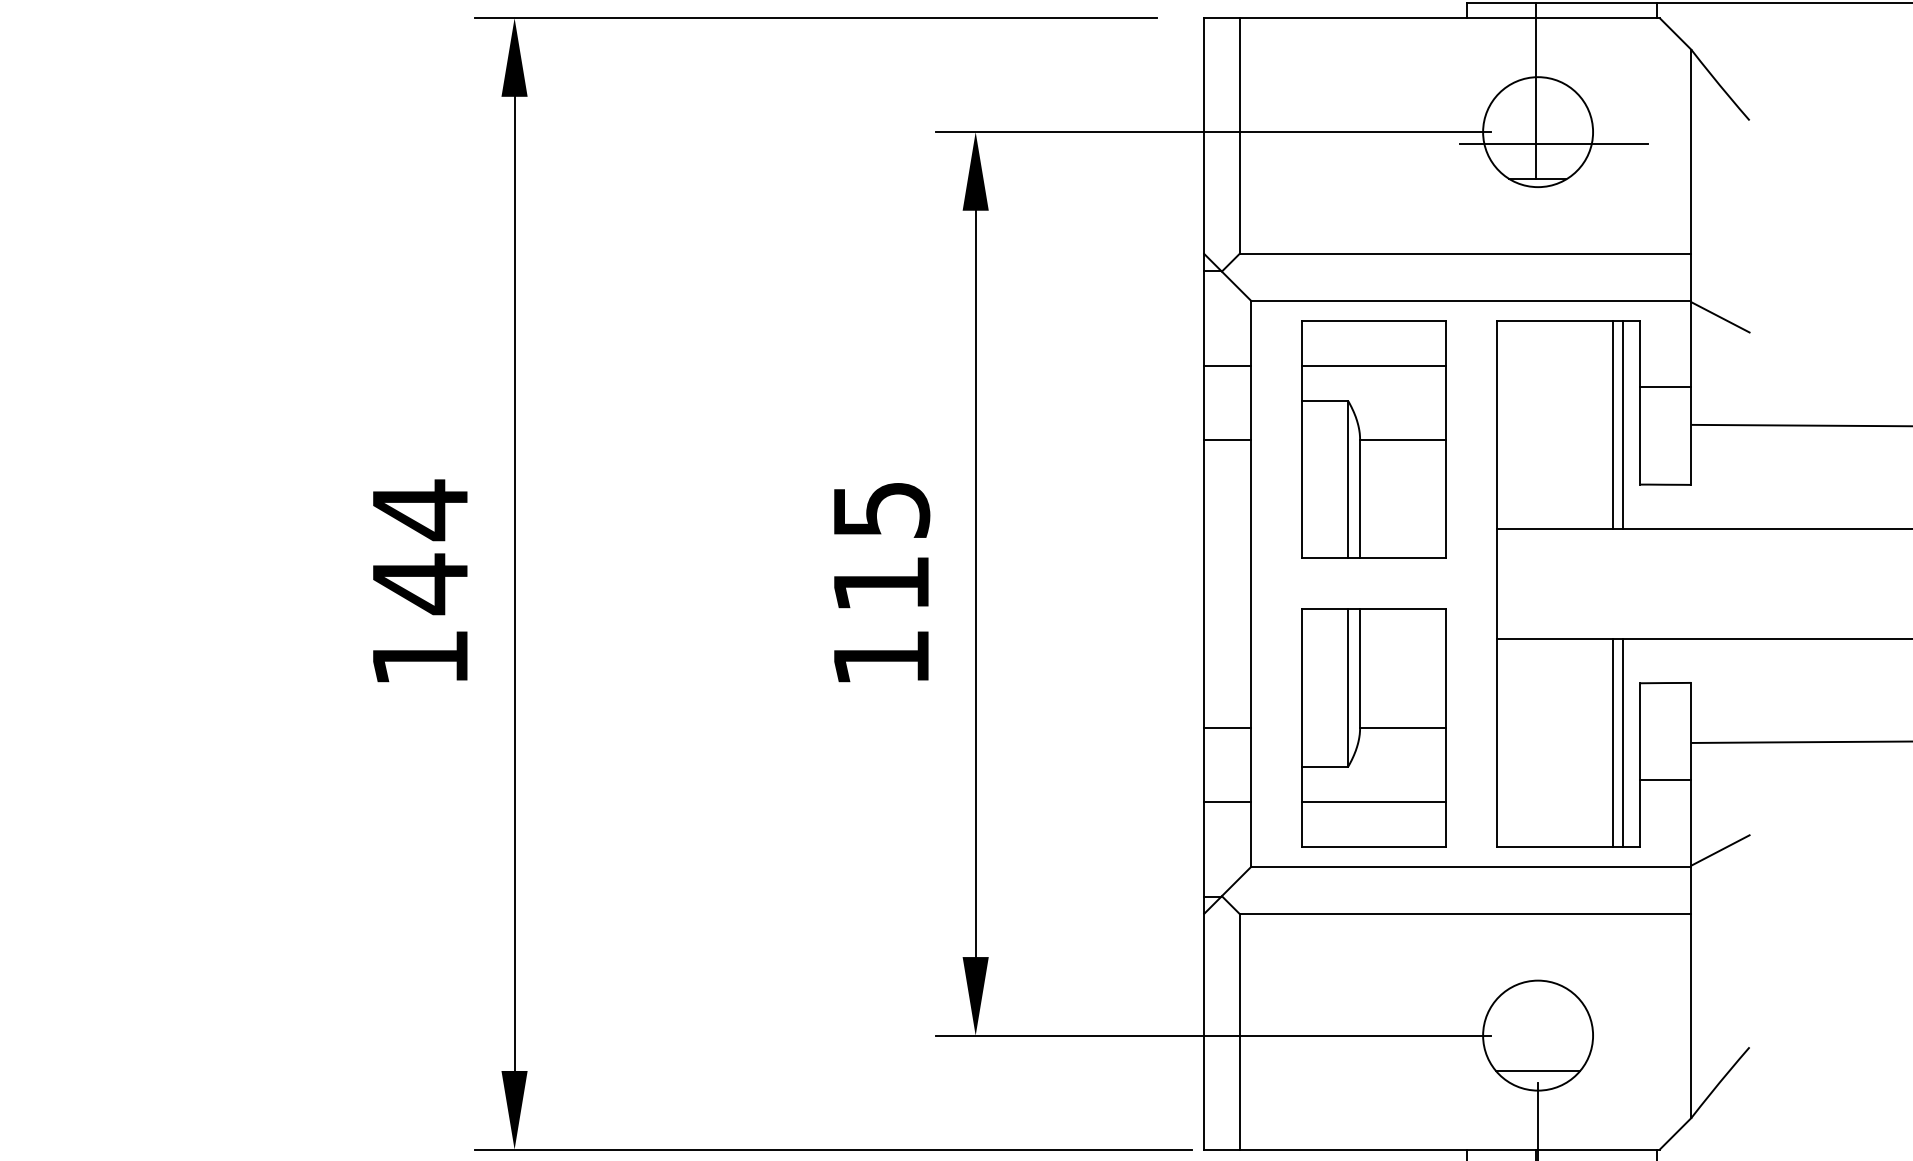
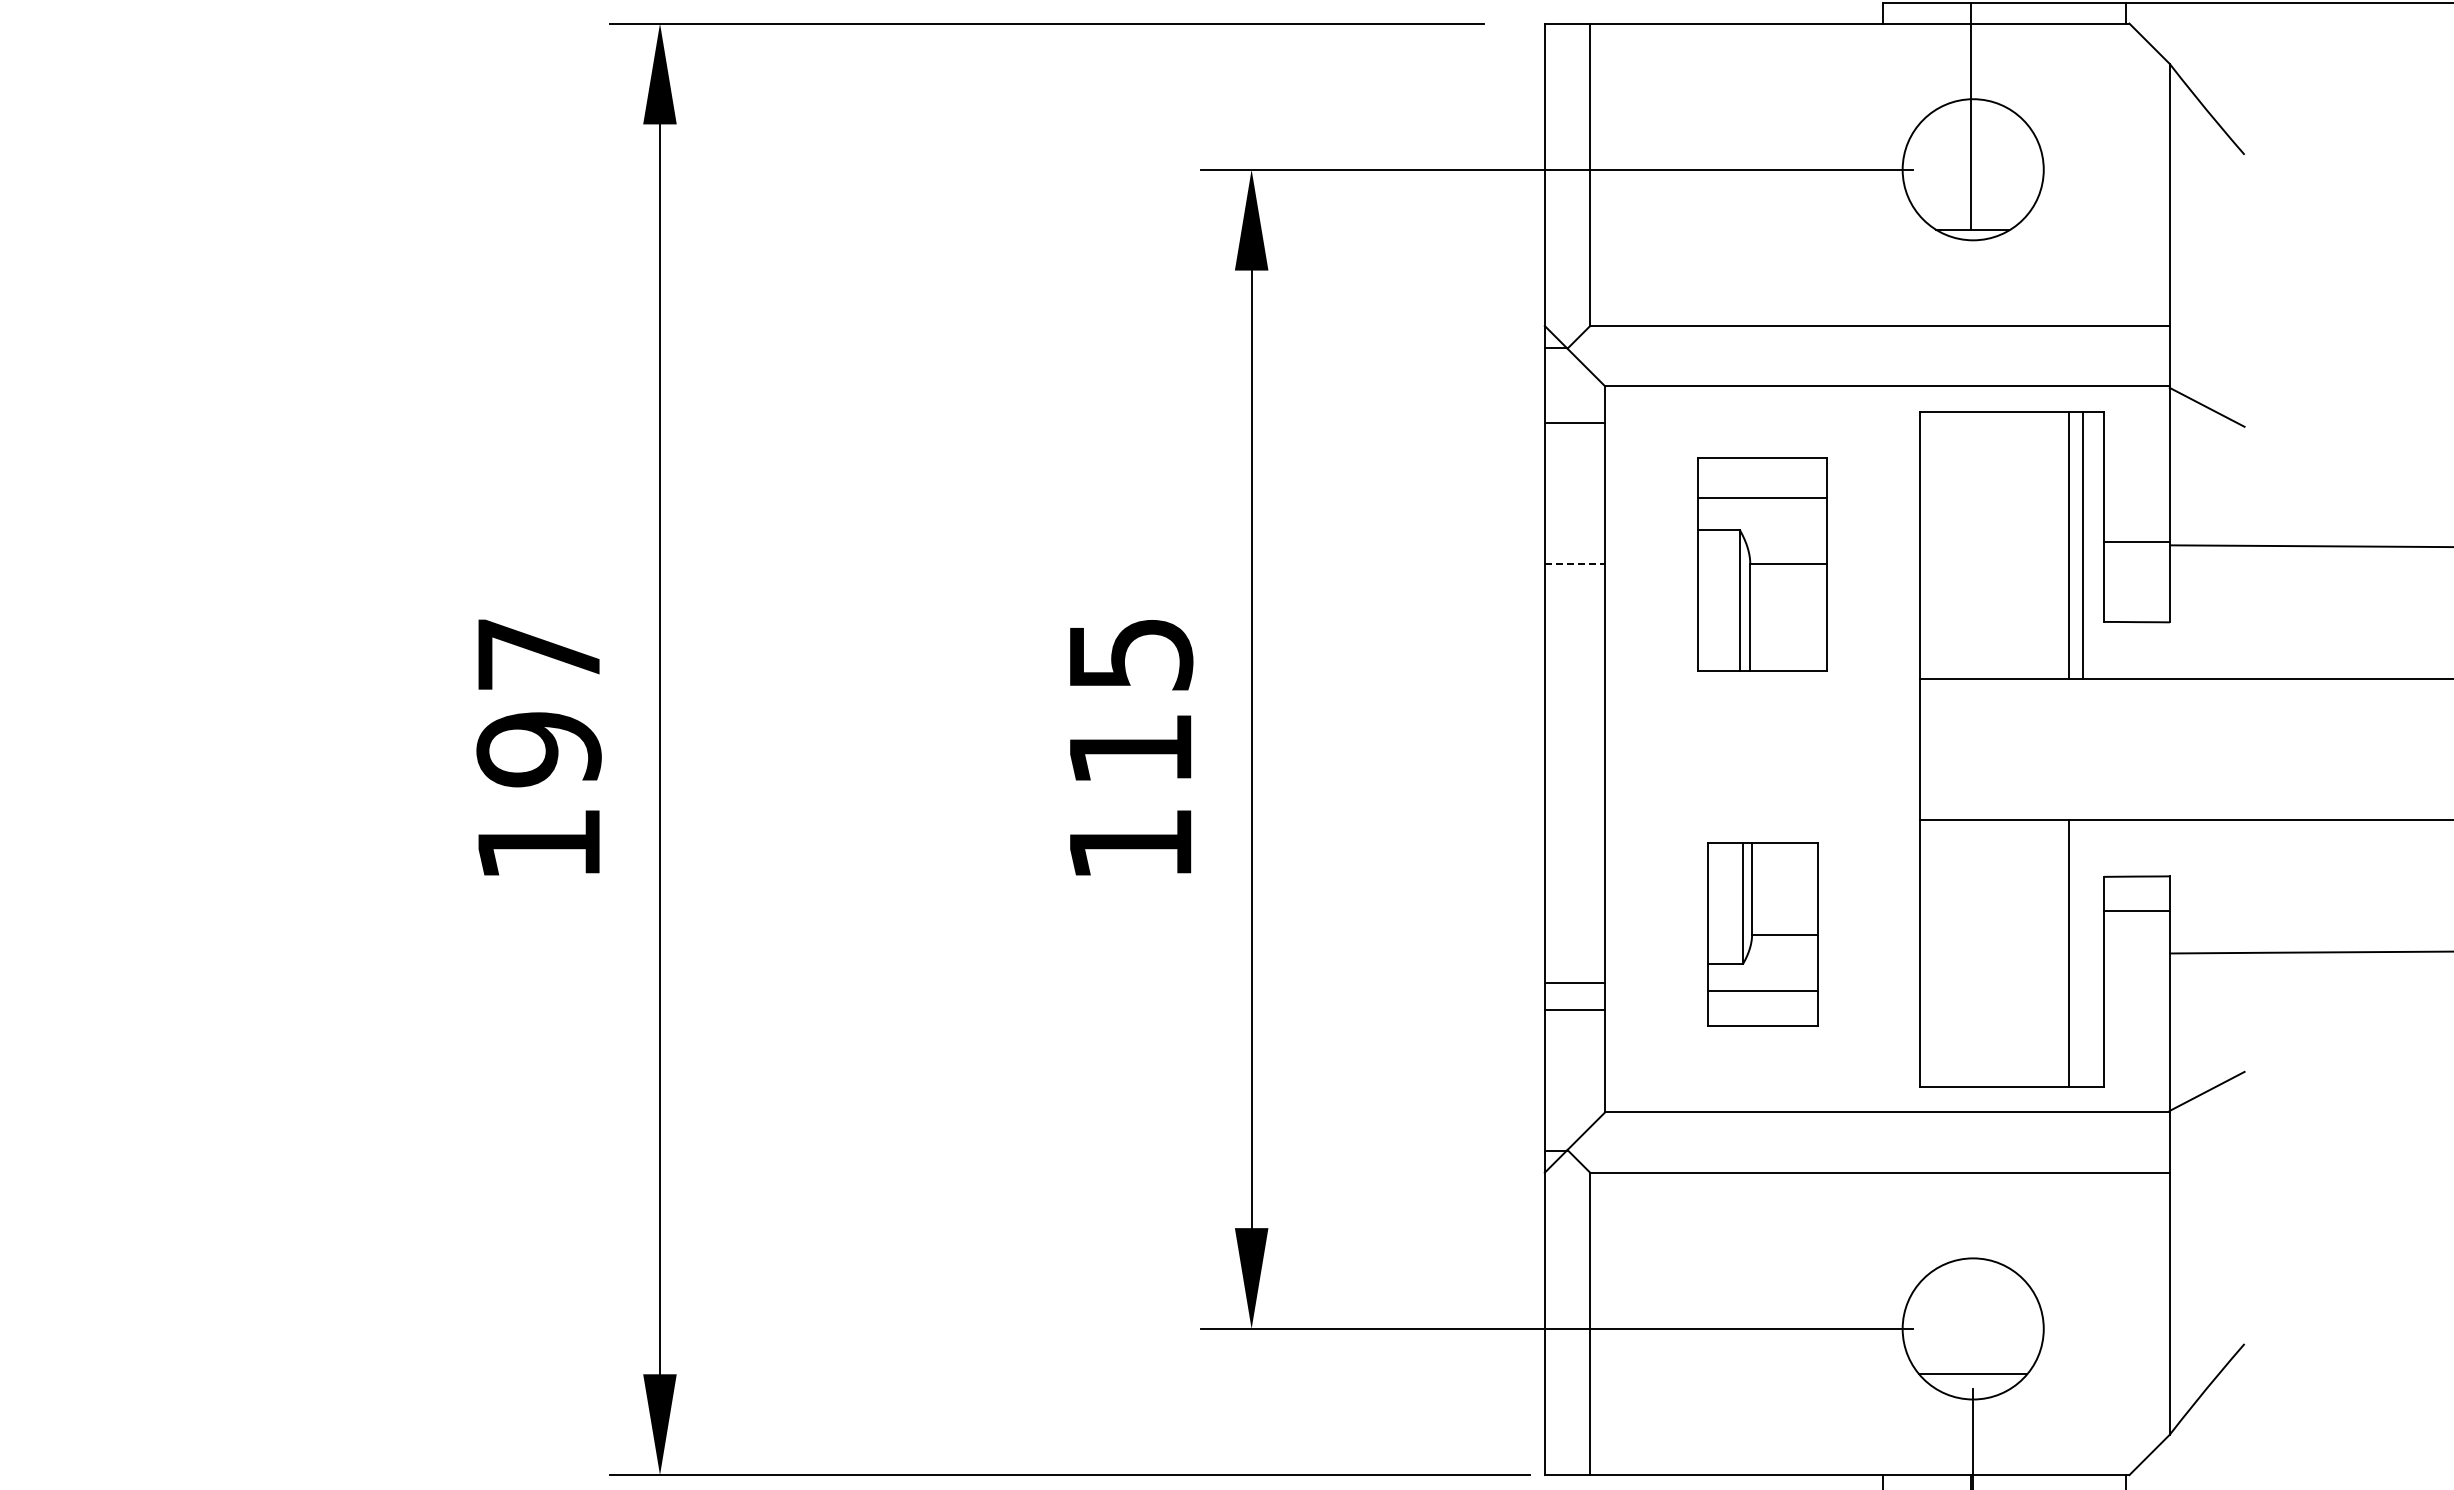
line: (1553, 143) -> (1993, 184), removed
line: (1227, 365) -> (1574, 423), moved
line: (1665, 387) -> (2136, 542), moved
line: (1228, 439) -> (1575, 564), solid -> dashed
part: (1373, 439) -> (1762, 564), size x0.7
text: (419, 547) -> (538, 702), 144 -> 197
line: (1227, 728) -> (1574, 1009), moved
part: (1373, 728) -> (1762, 934), size x0.6
line: (1623, 743) -> (2082, 953), removed
line: (1665, 780) -> (2136, 911), moved
line: (1227, 802) -> (1574, 983), moved

